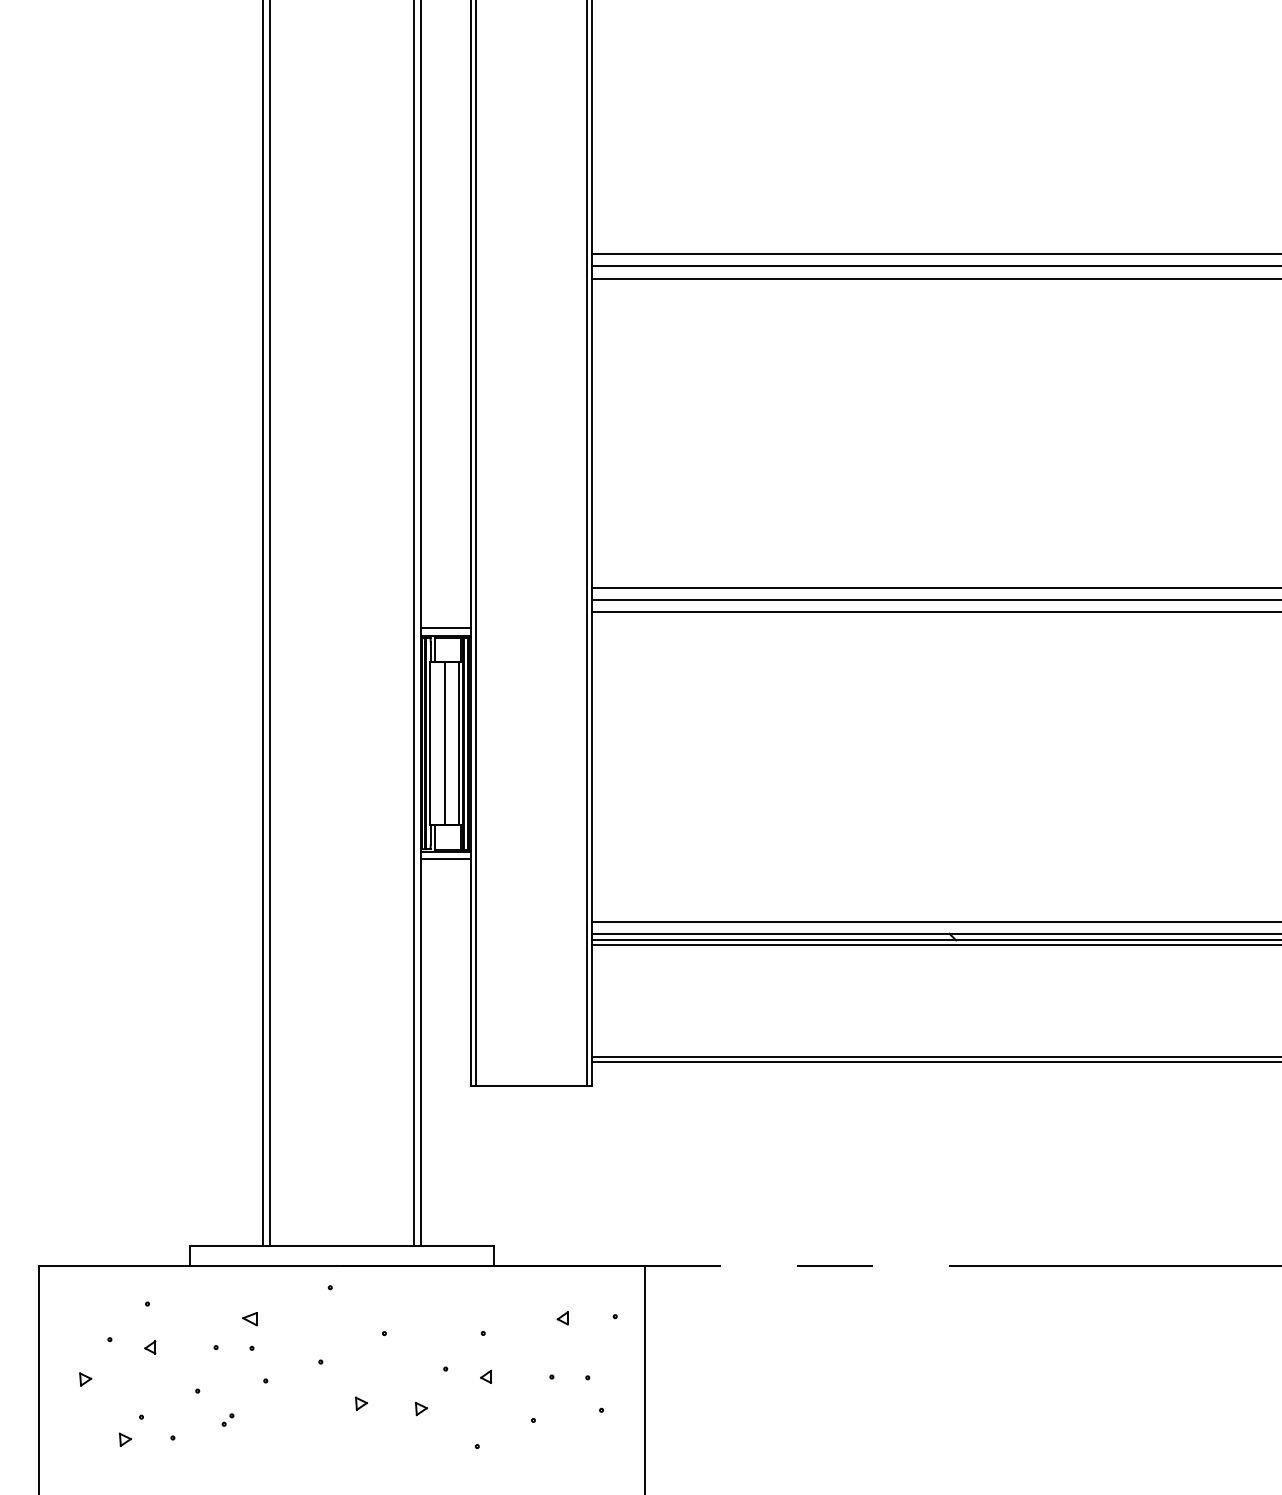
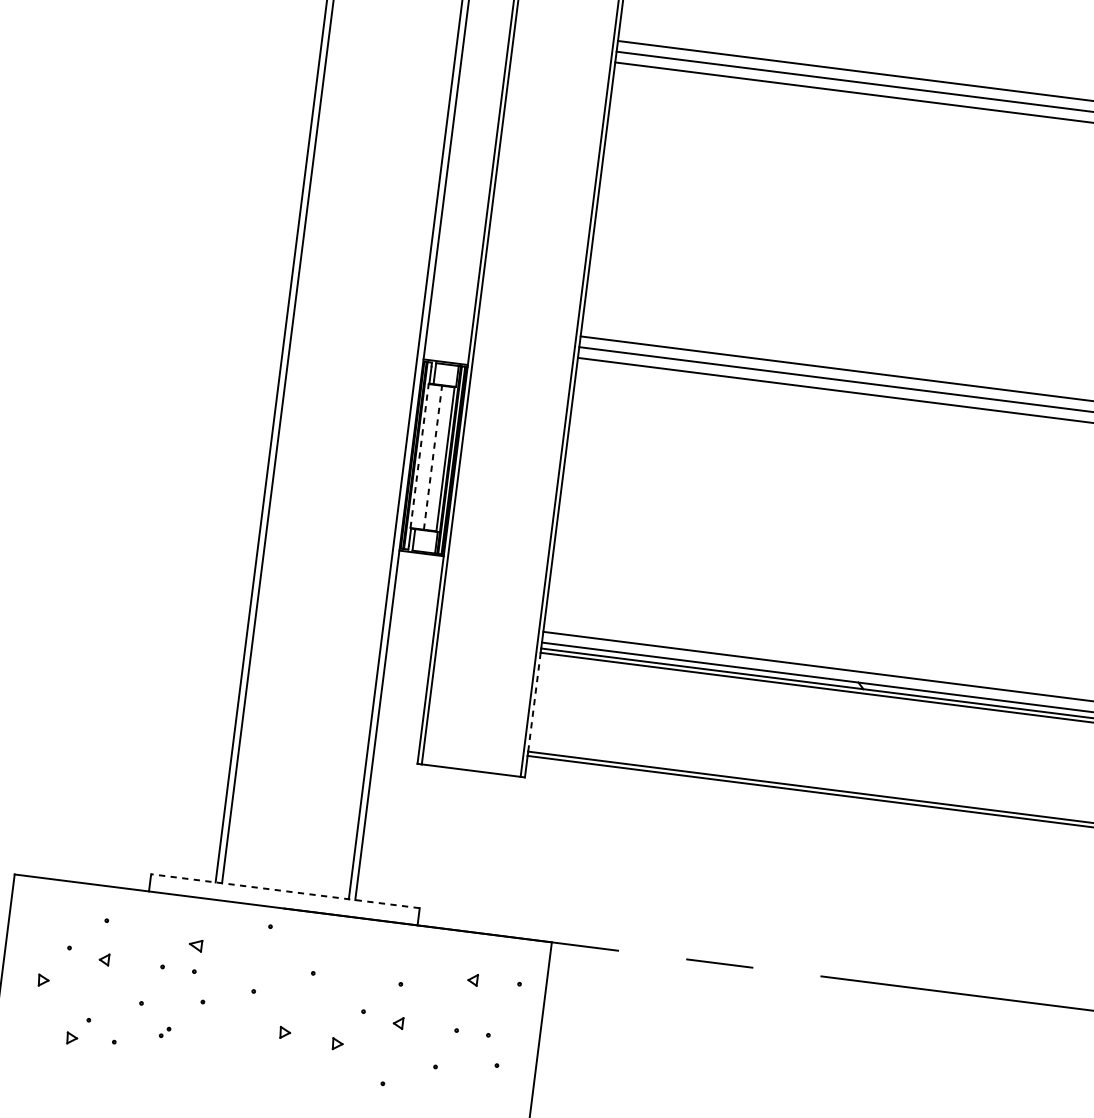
line: (445, 628) -> (446, 355), removed
line: (430, 743) -> (420, 456), solid -> dashed
line: (445, 743) -> (433, 457), solid -> dashed
line: (445, 858) -> (420, 559), removed
line: (592, 1001) -> (534, 702), solid -> dashed
line: (341, 1246) -> (284, 891), solid -> dashed

